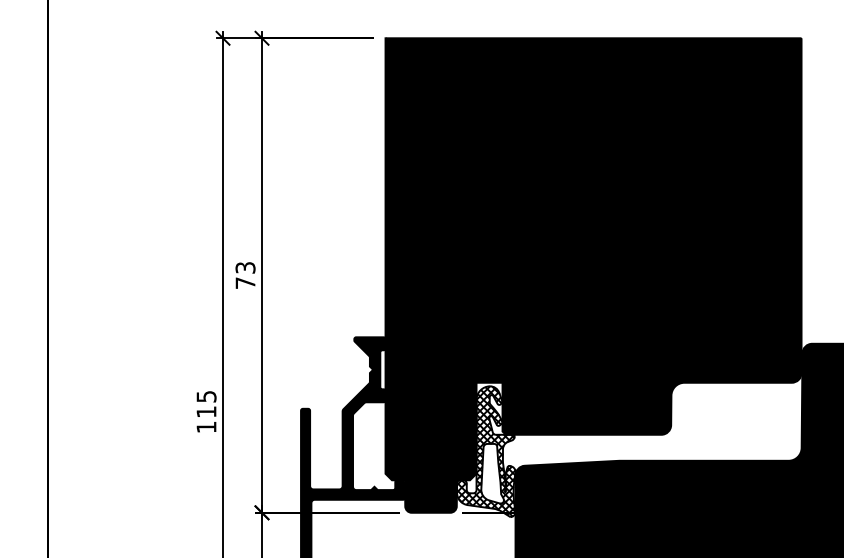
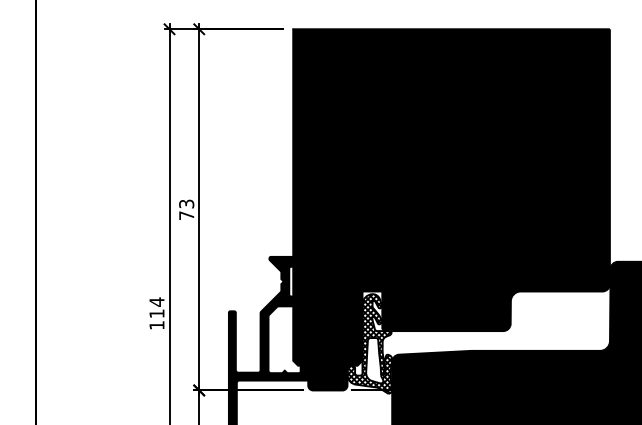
text: (206, 396) -> (156, 301), 115 -> 114

